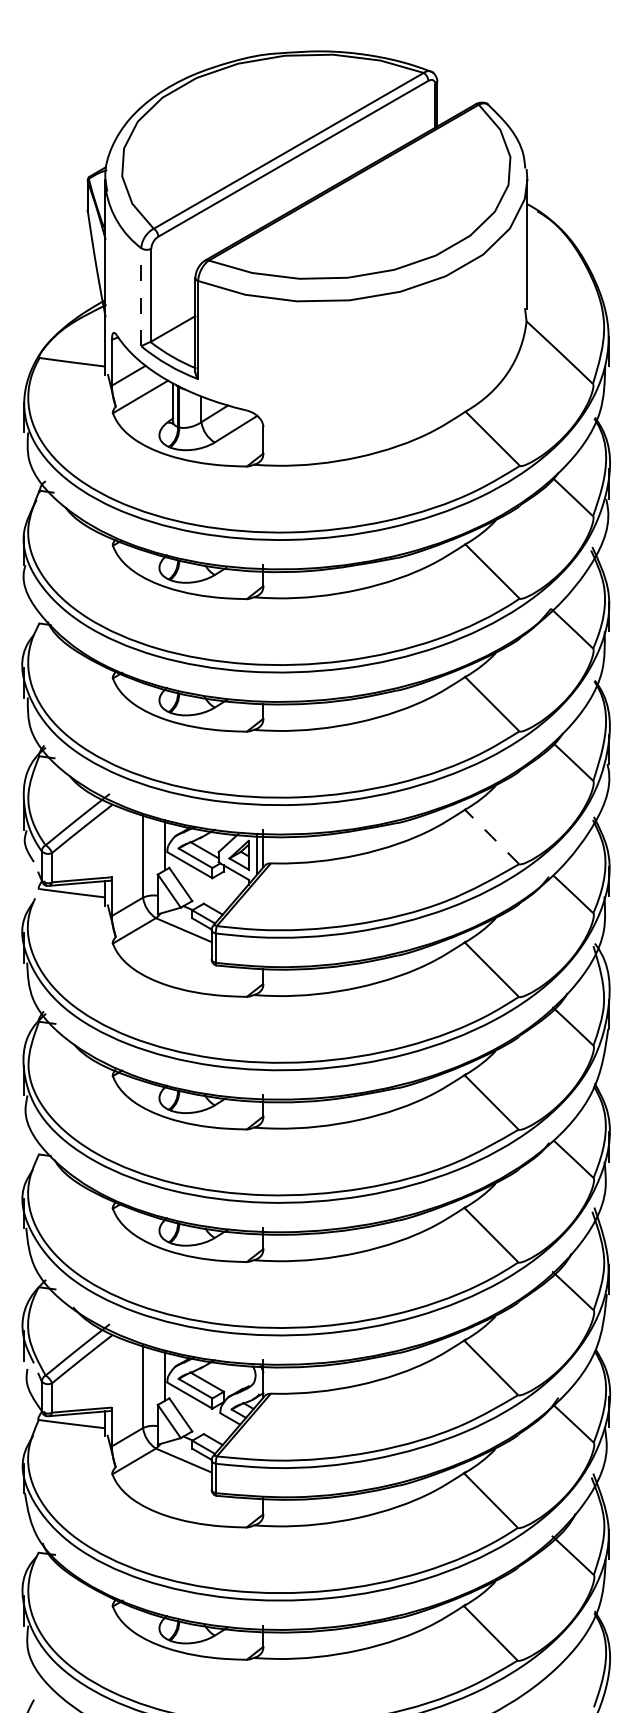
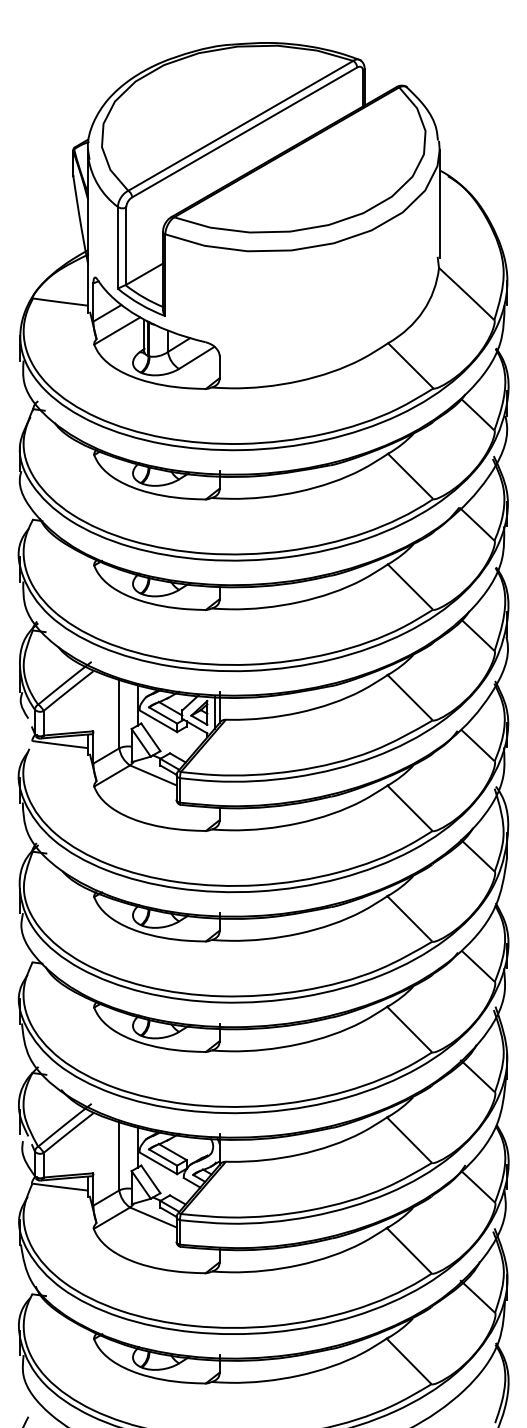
line: (140, 296) -> (117, 247), dashed -> solid
line: (492, 836) -> (410, 697), dashed -> solid

